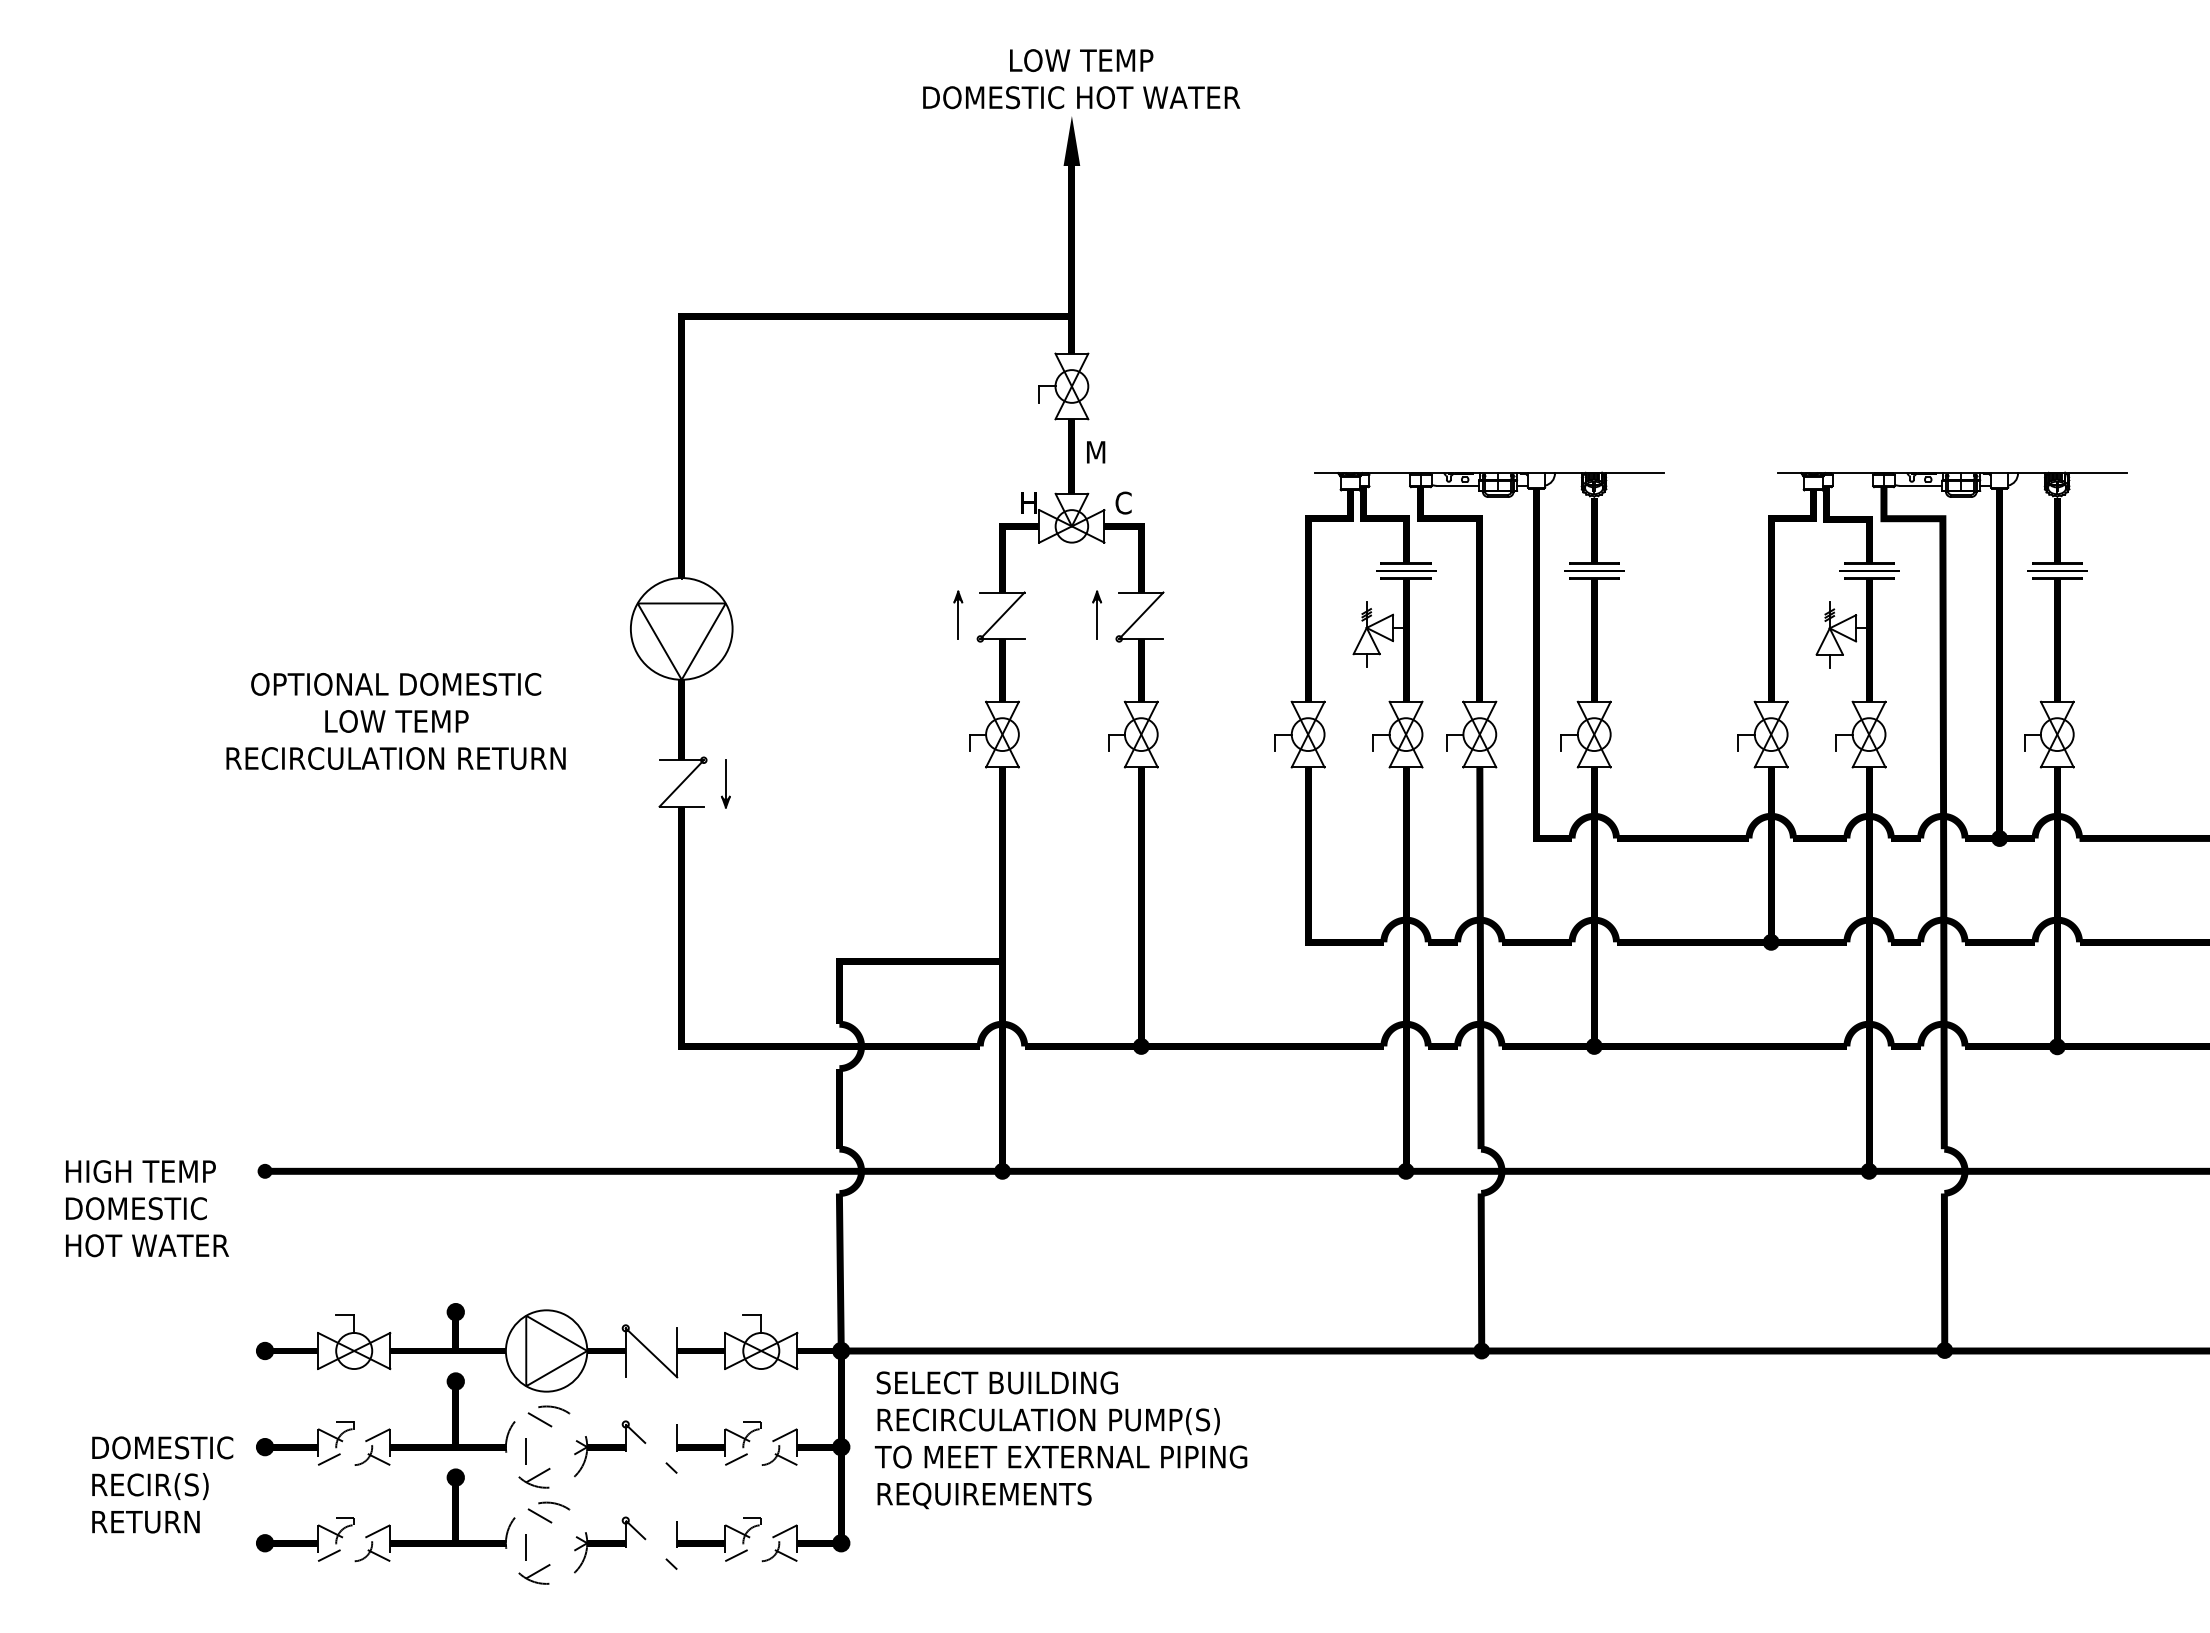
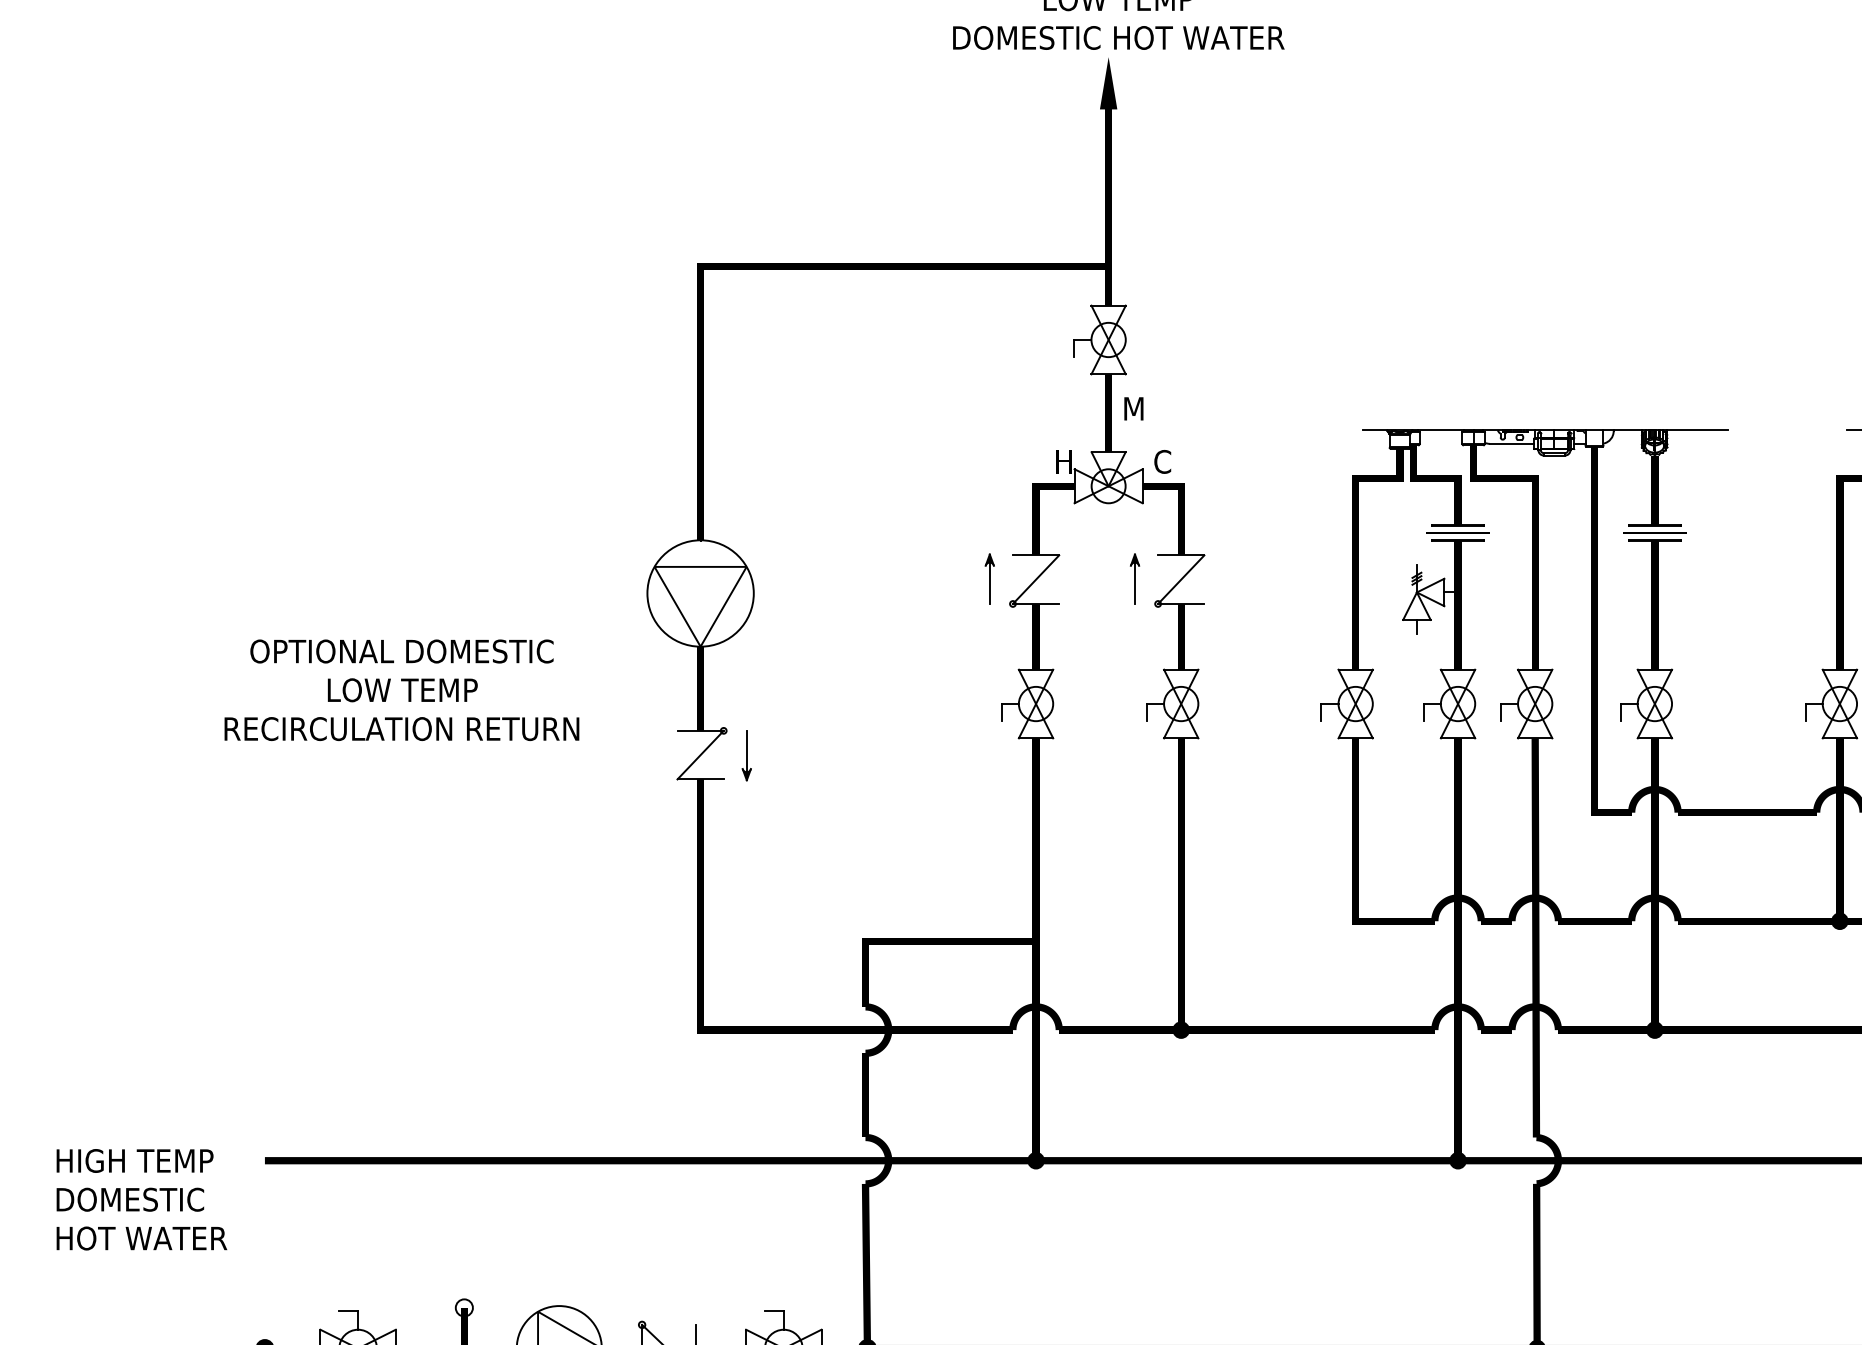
fill: (264, 1170) -> (264, 1159), removed
fill: (455, 1311) -> (464, 1307), removed

